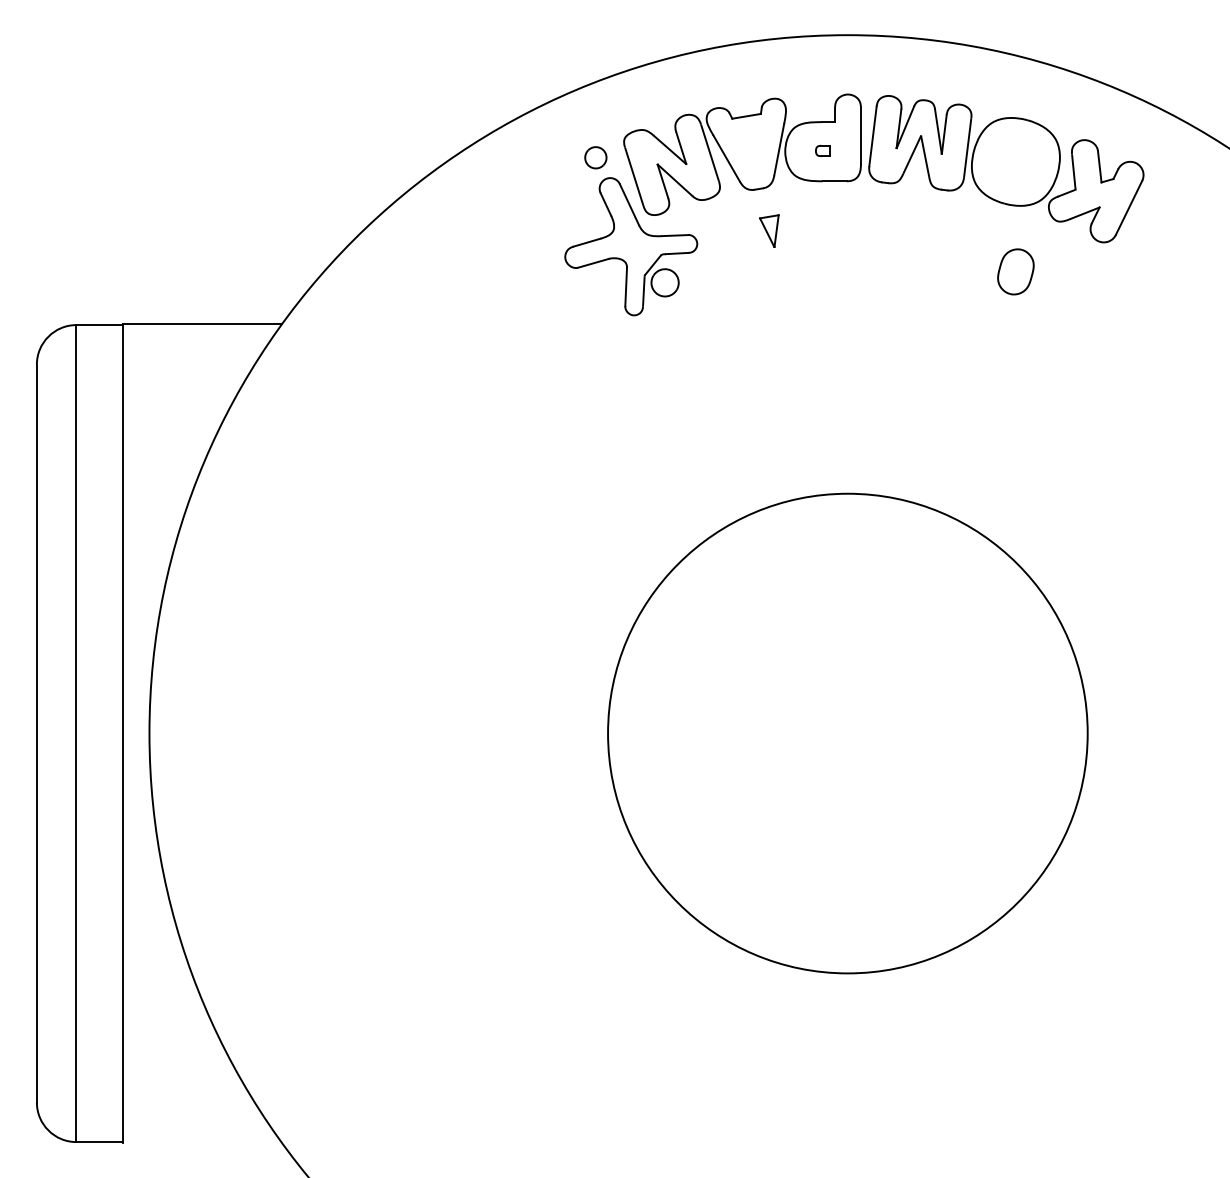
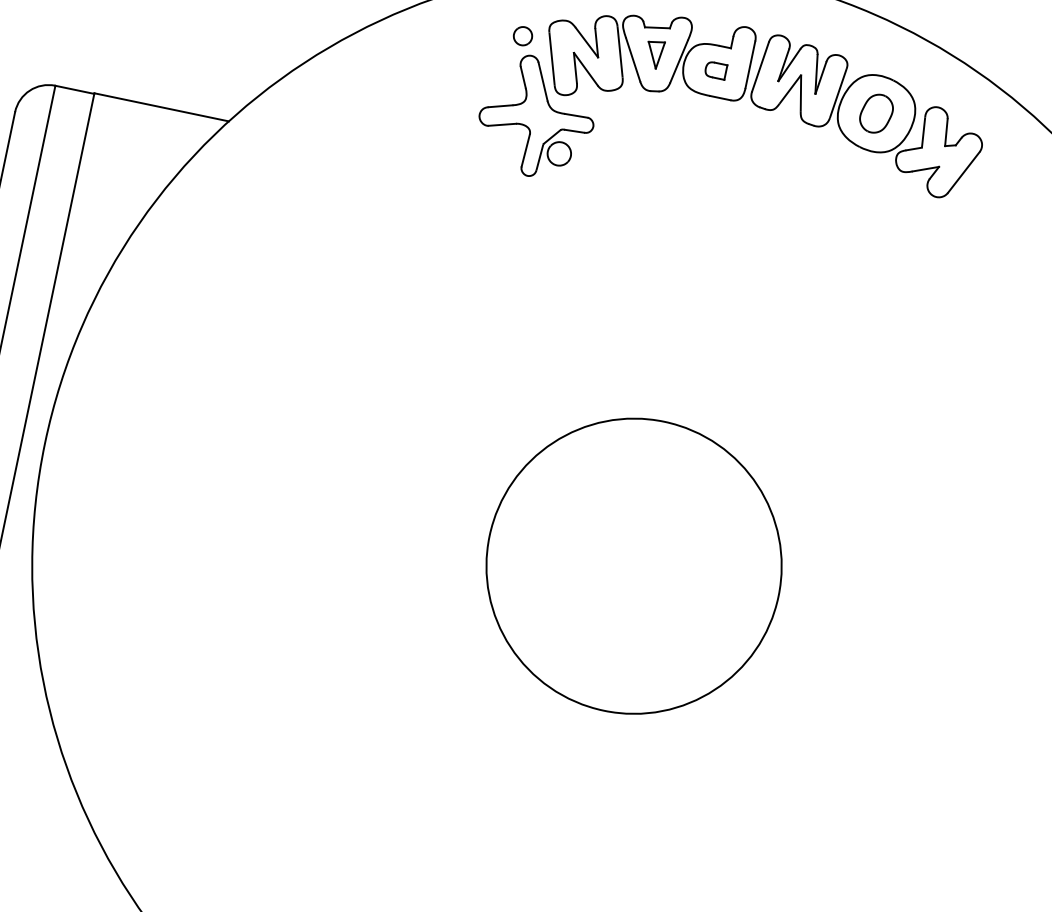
part: (822, 150) -> (715, 70), size x1.67
part: (769, 230) -> (654, 53), moved
part: (1015, 271) -> (876, 113), moved
circle: (847, 733) -> (633, 566), size x0.71

